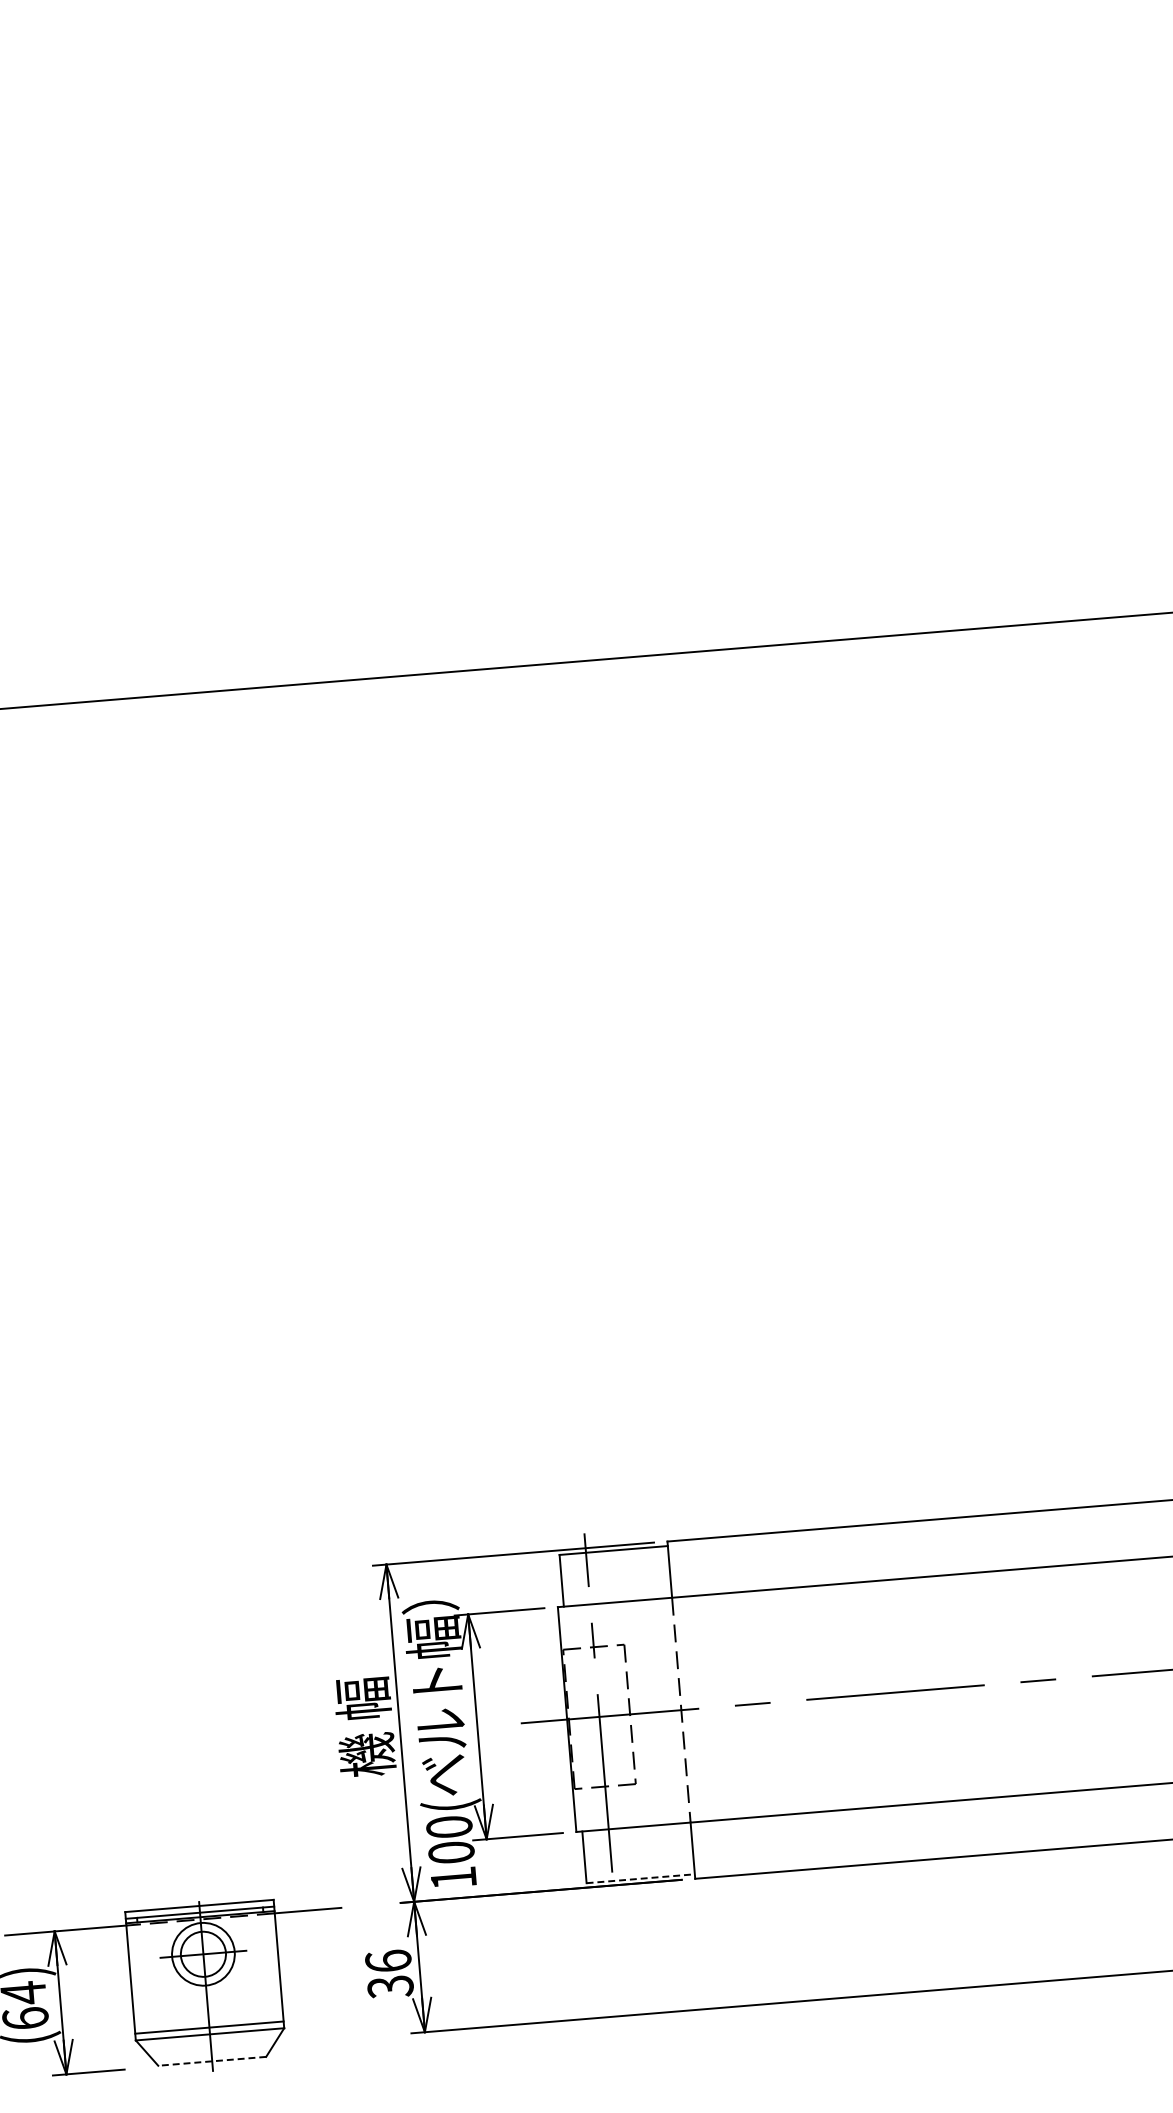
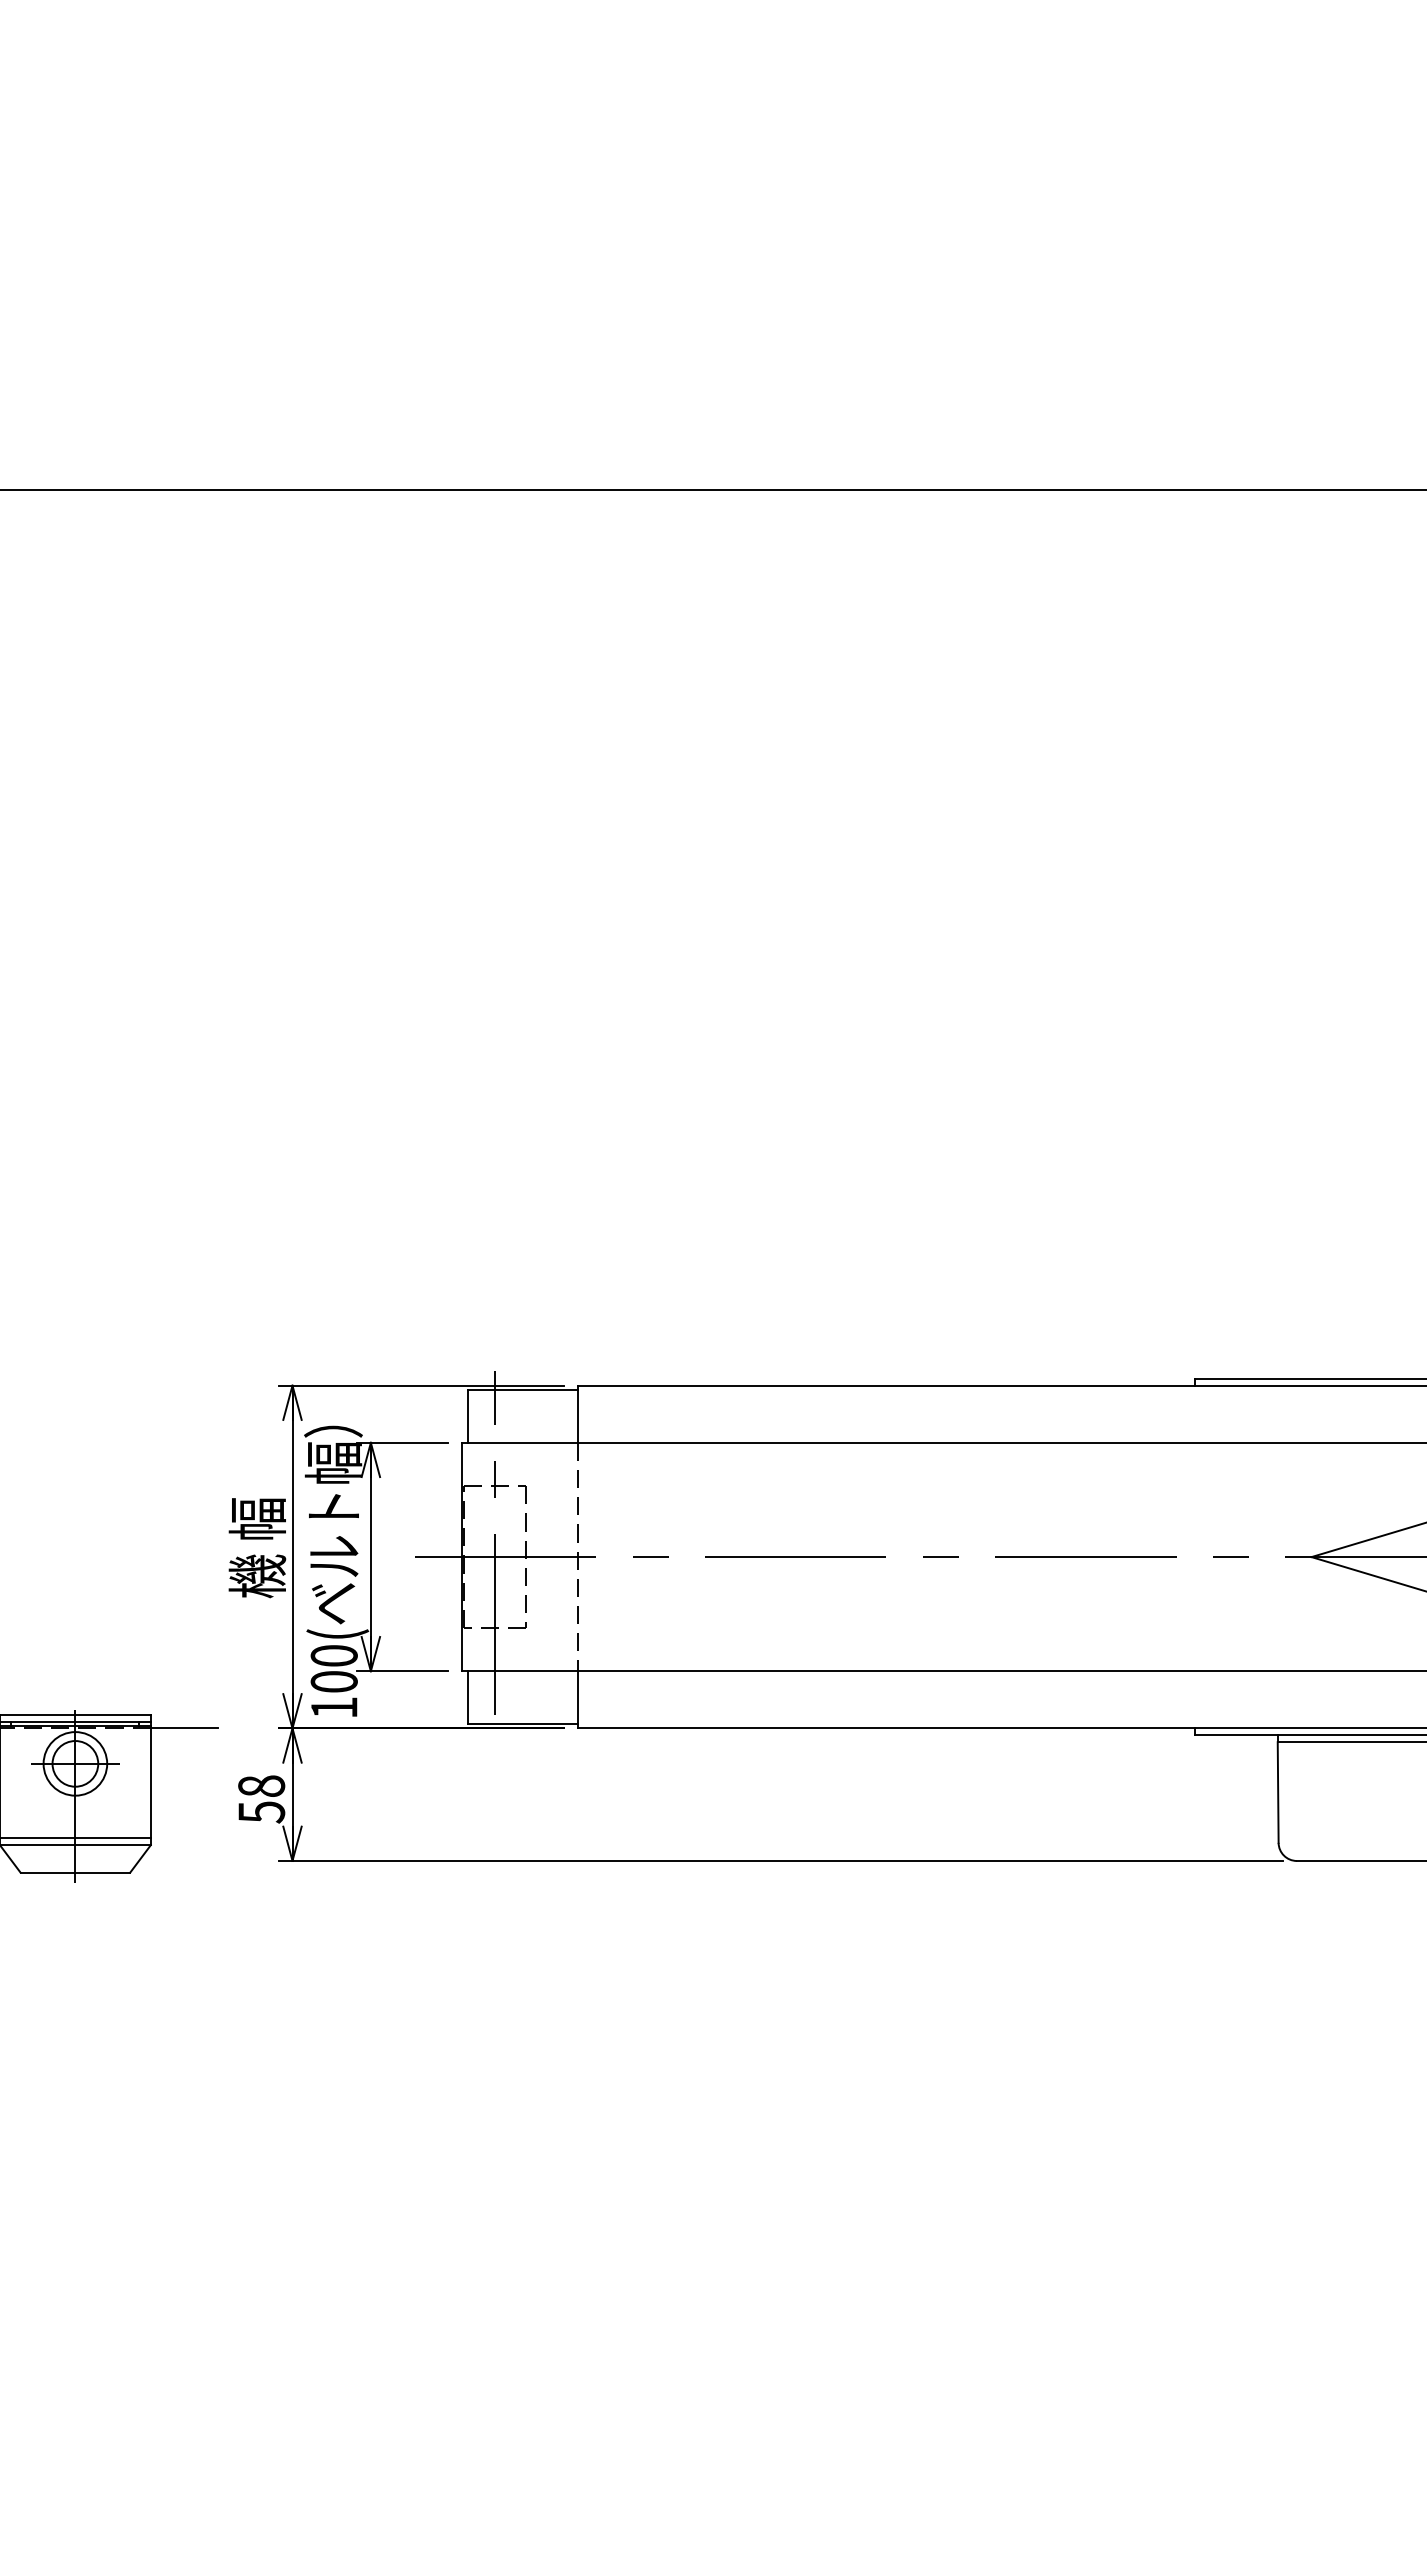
line: (641, 1878) -> (523, 1723), dashed -> solid
text: (389, 1974) -> (261, 1799), 36 -> 58
line: (212, 2061) -> (75, 1872), dashed -> solid

